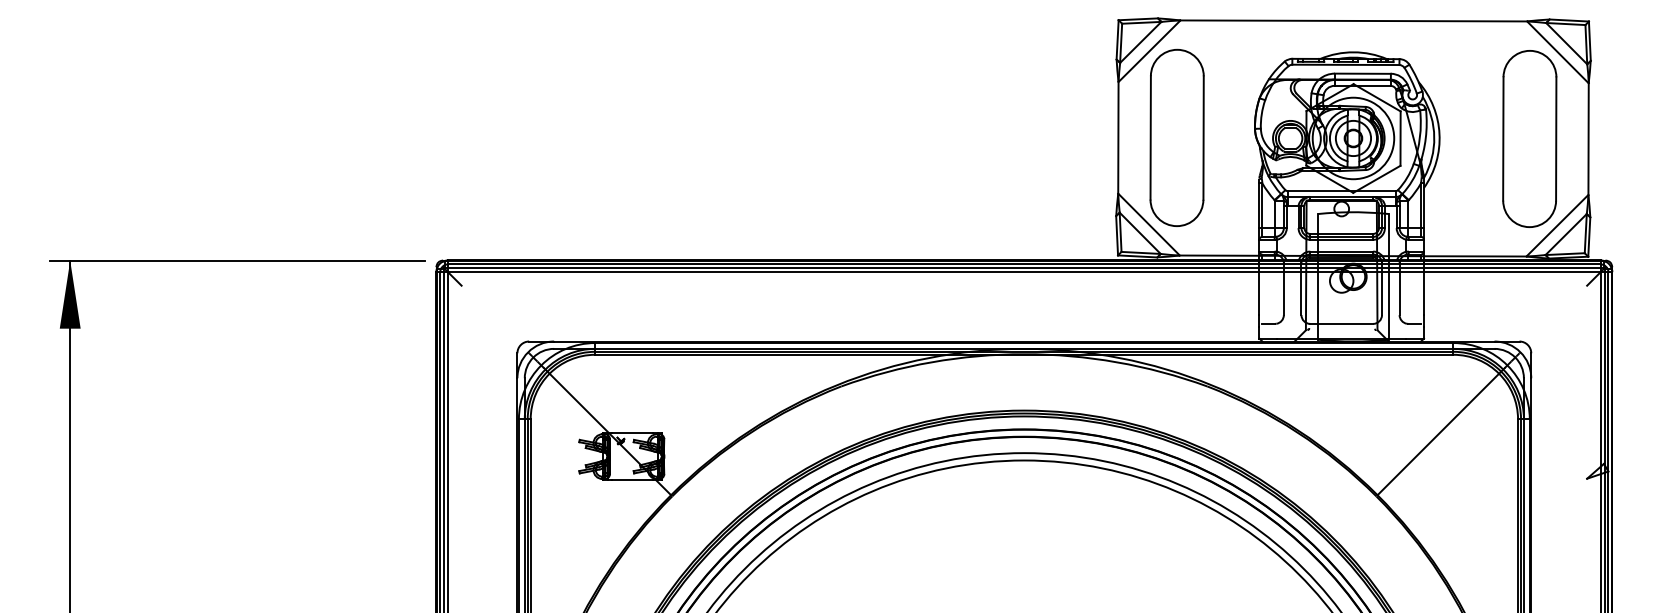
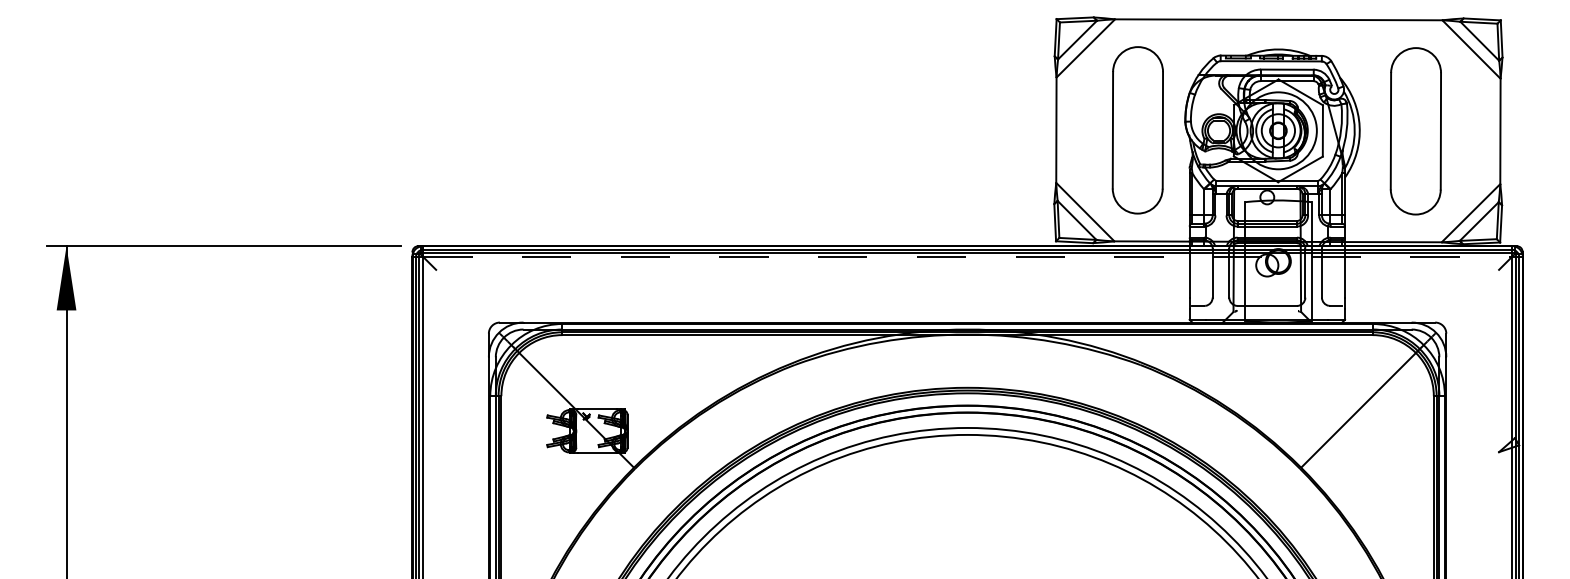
part: (1176, 138) -> (1137, 130), moved
part: (1529, 139) -> (1415, 131), moved
line: (1025, 272) -> (968, 257), solid -> dashed

